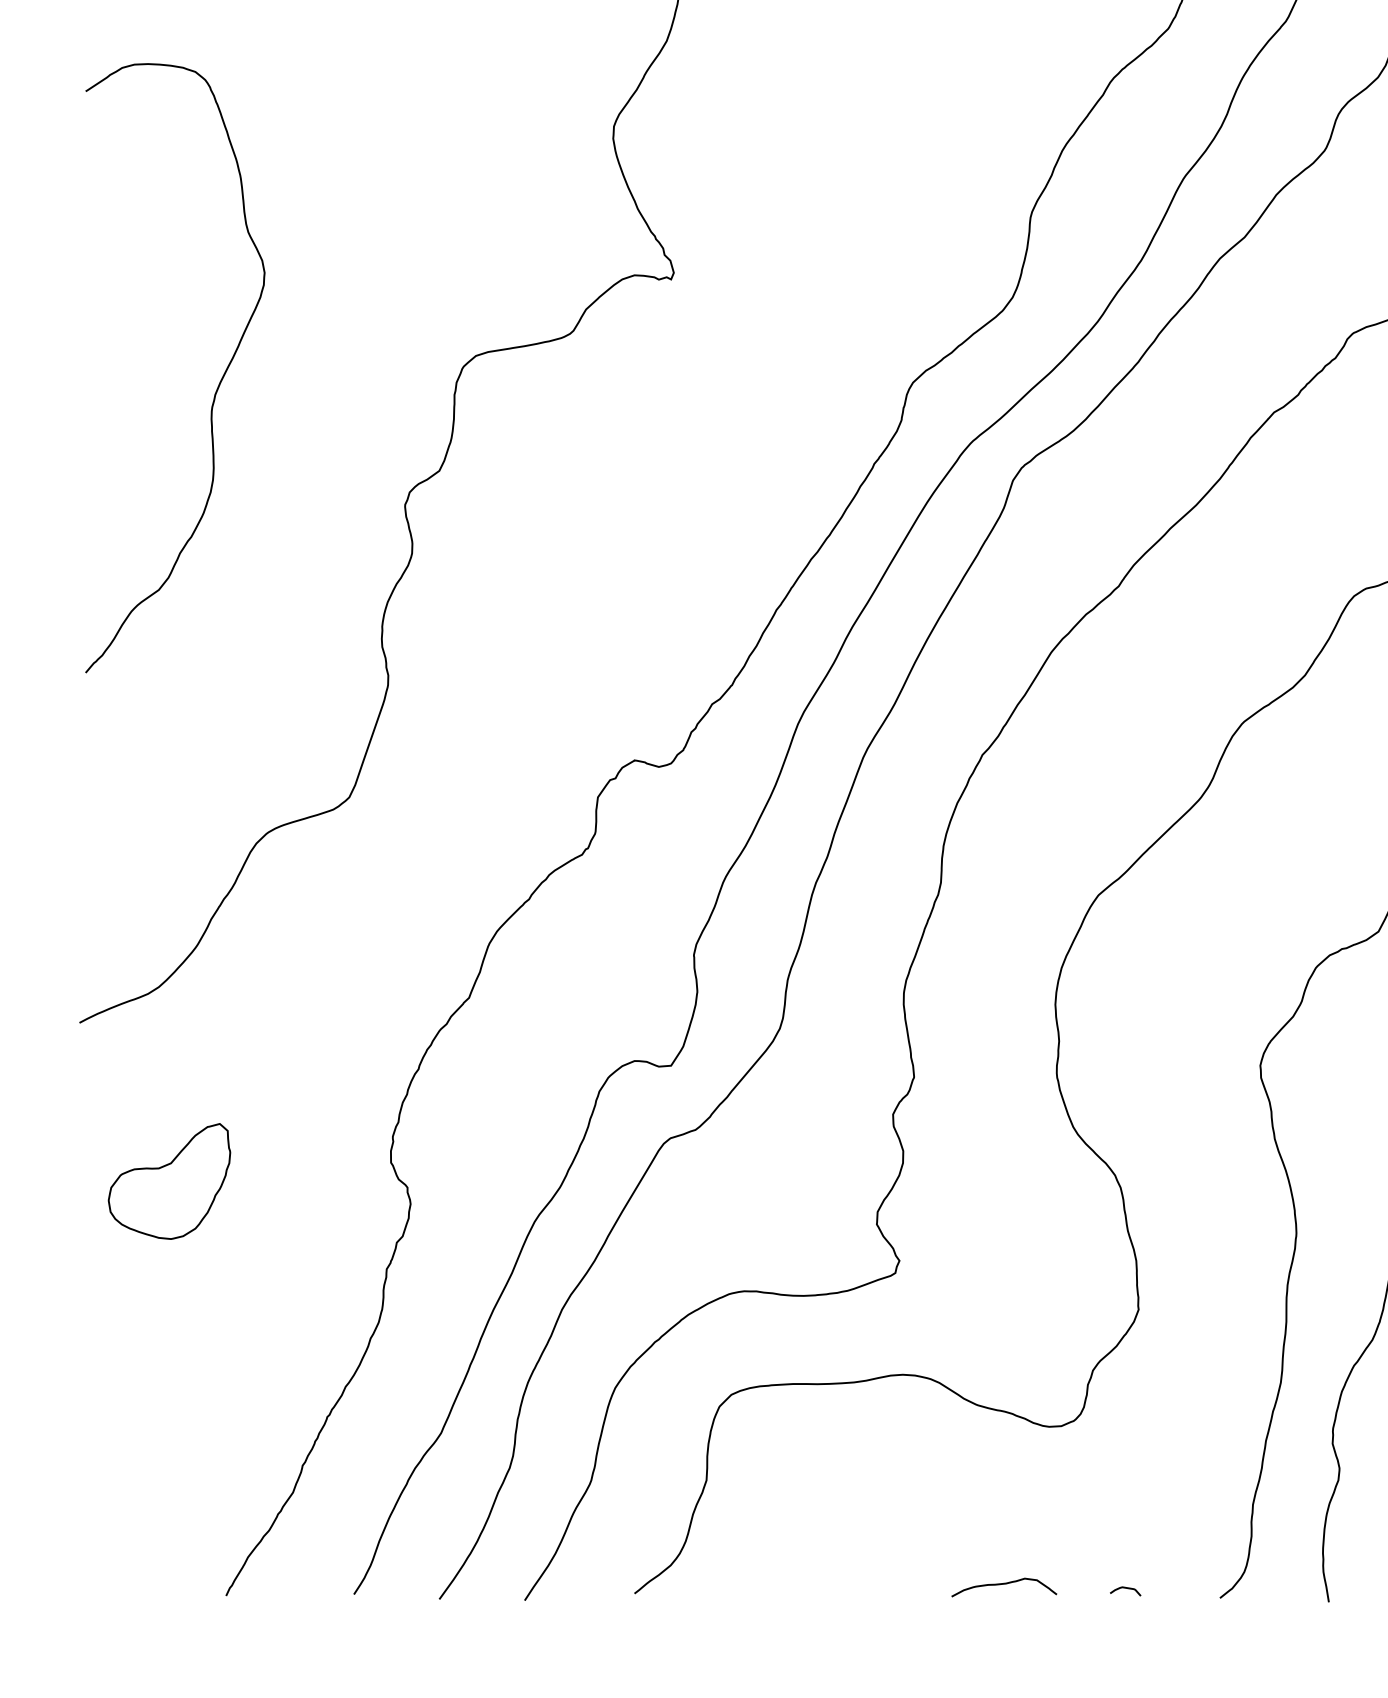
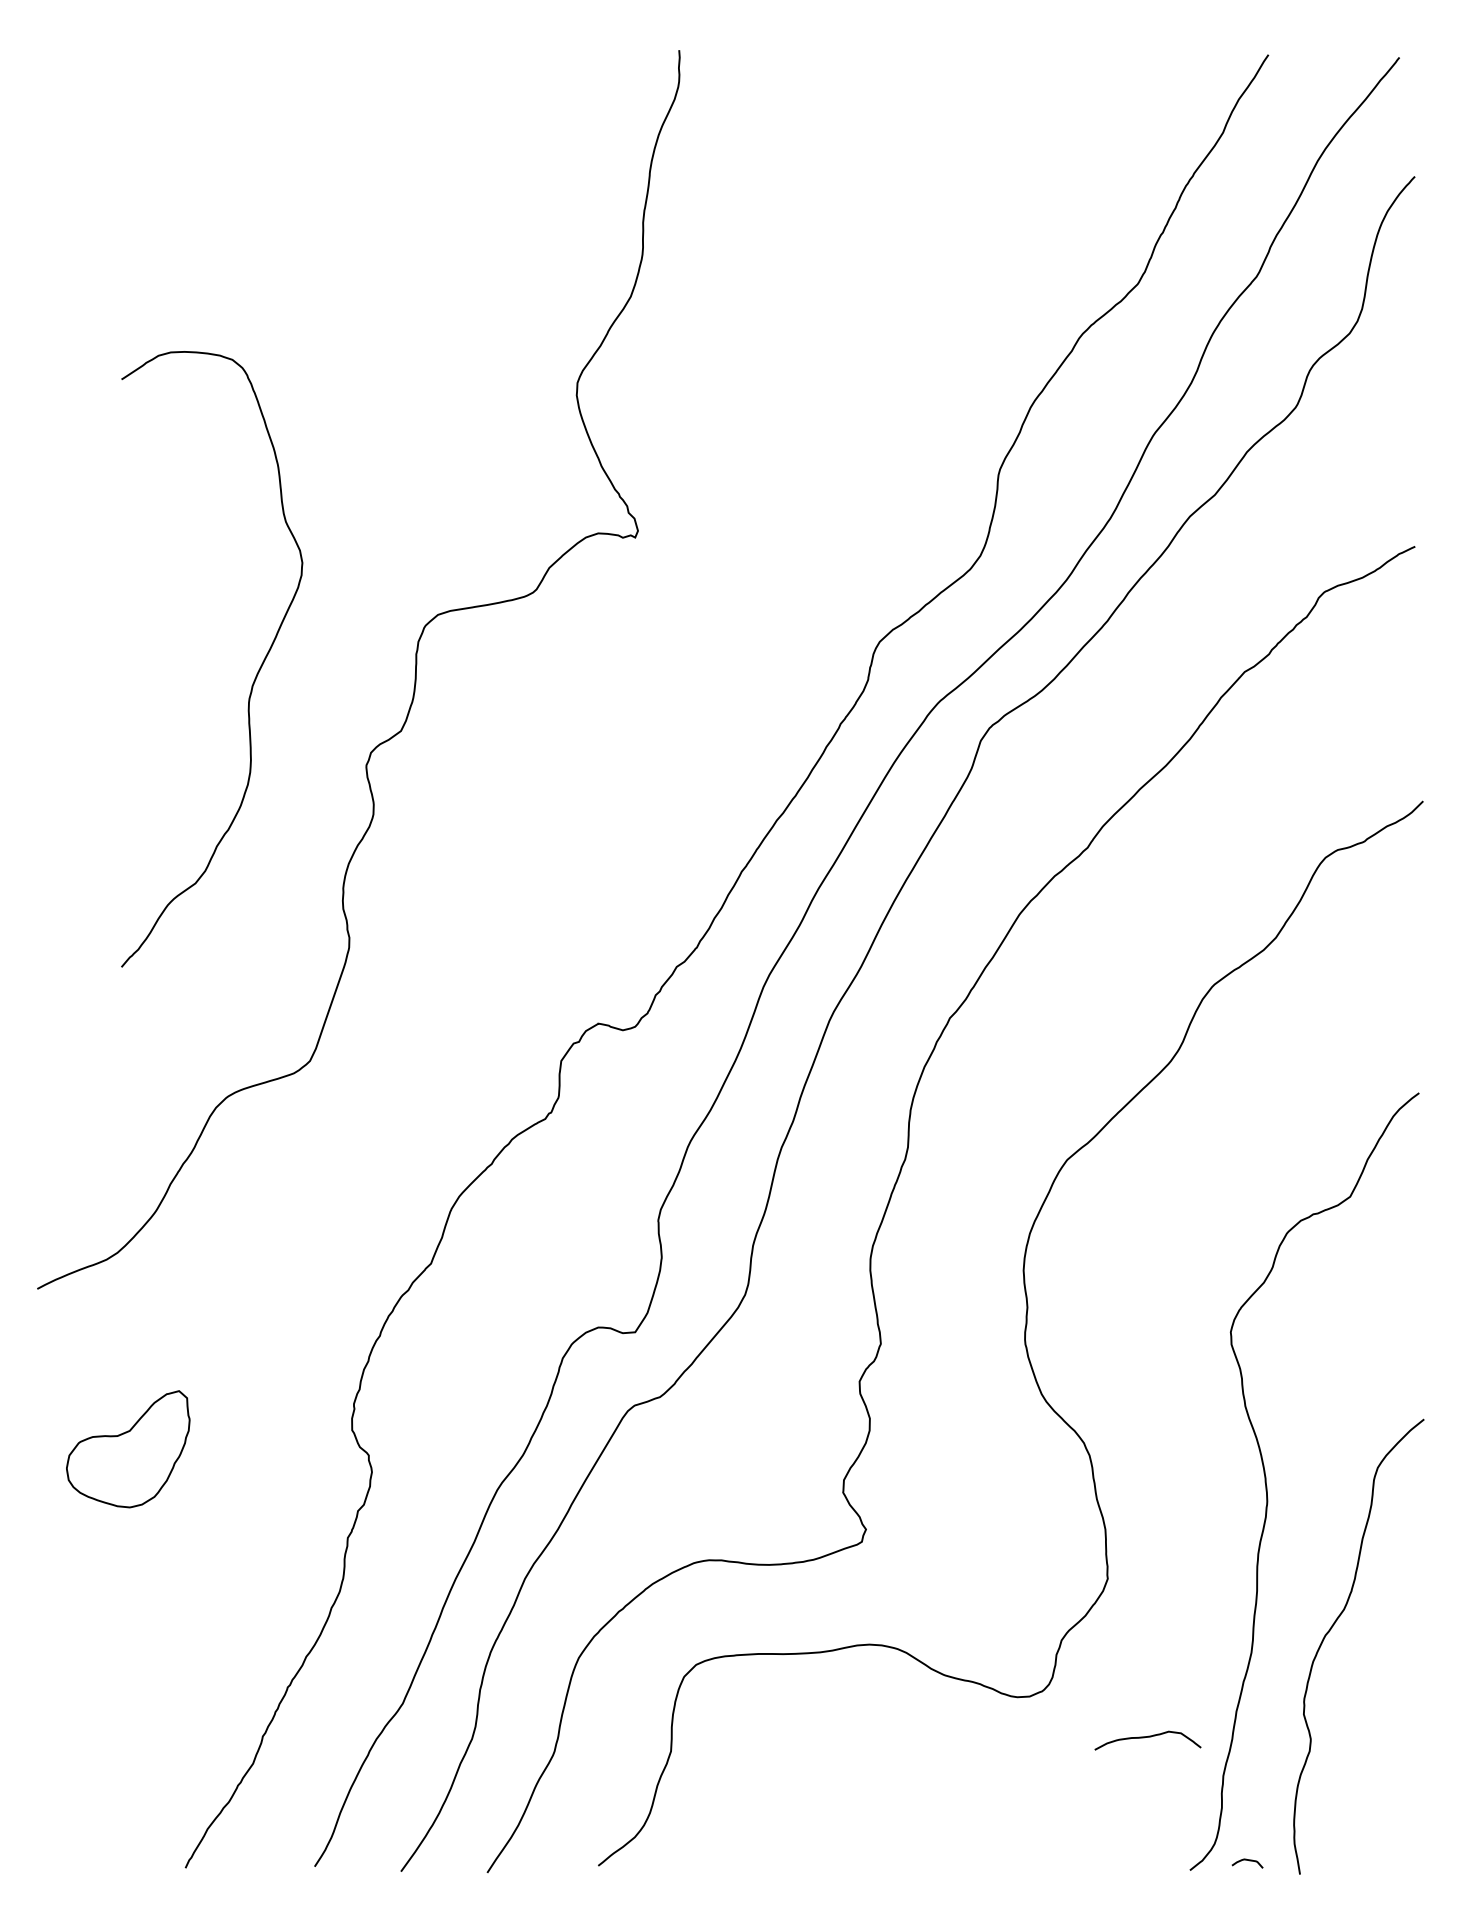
curve: (217, 387) -> (254, 678), moved
curve: (1003, 1584) -> (1147, 1737), moved
curve: (1127, 1589) -> (1249, 1861), moved

